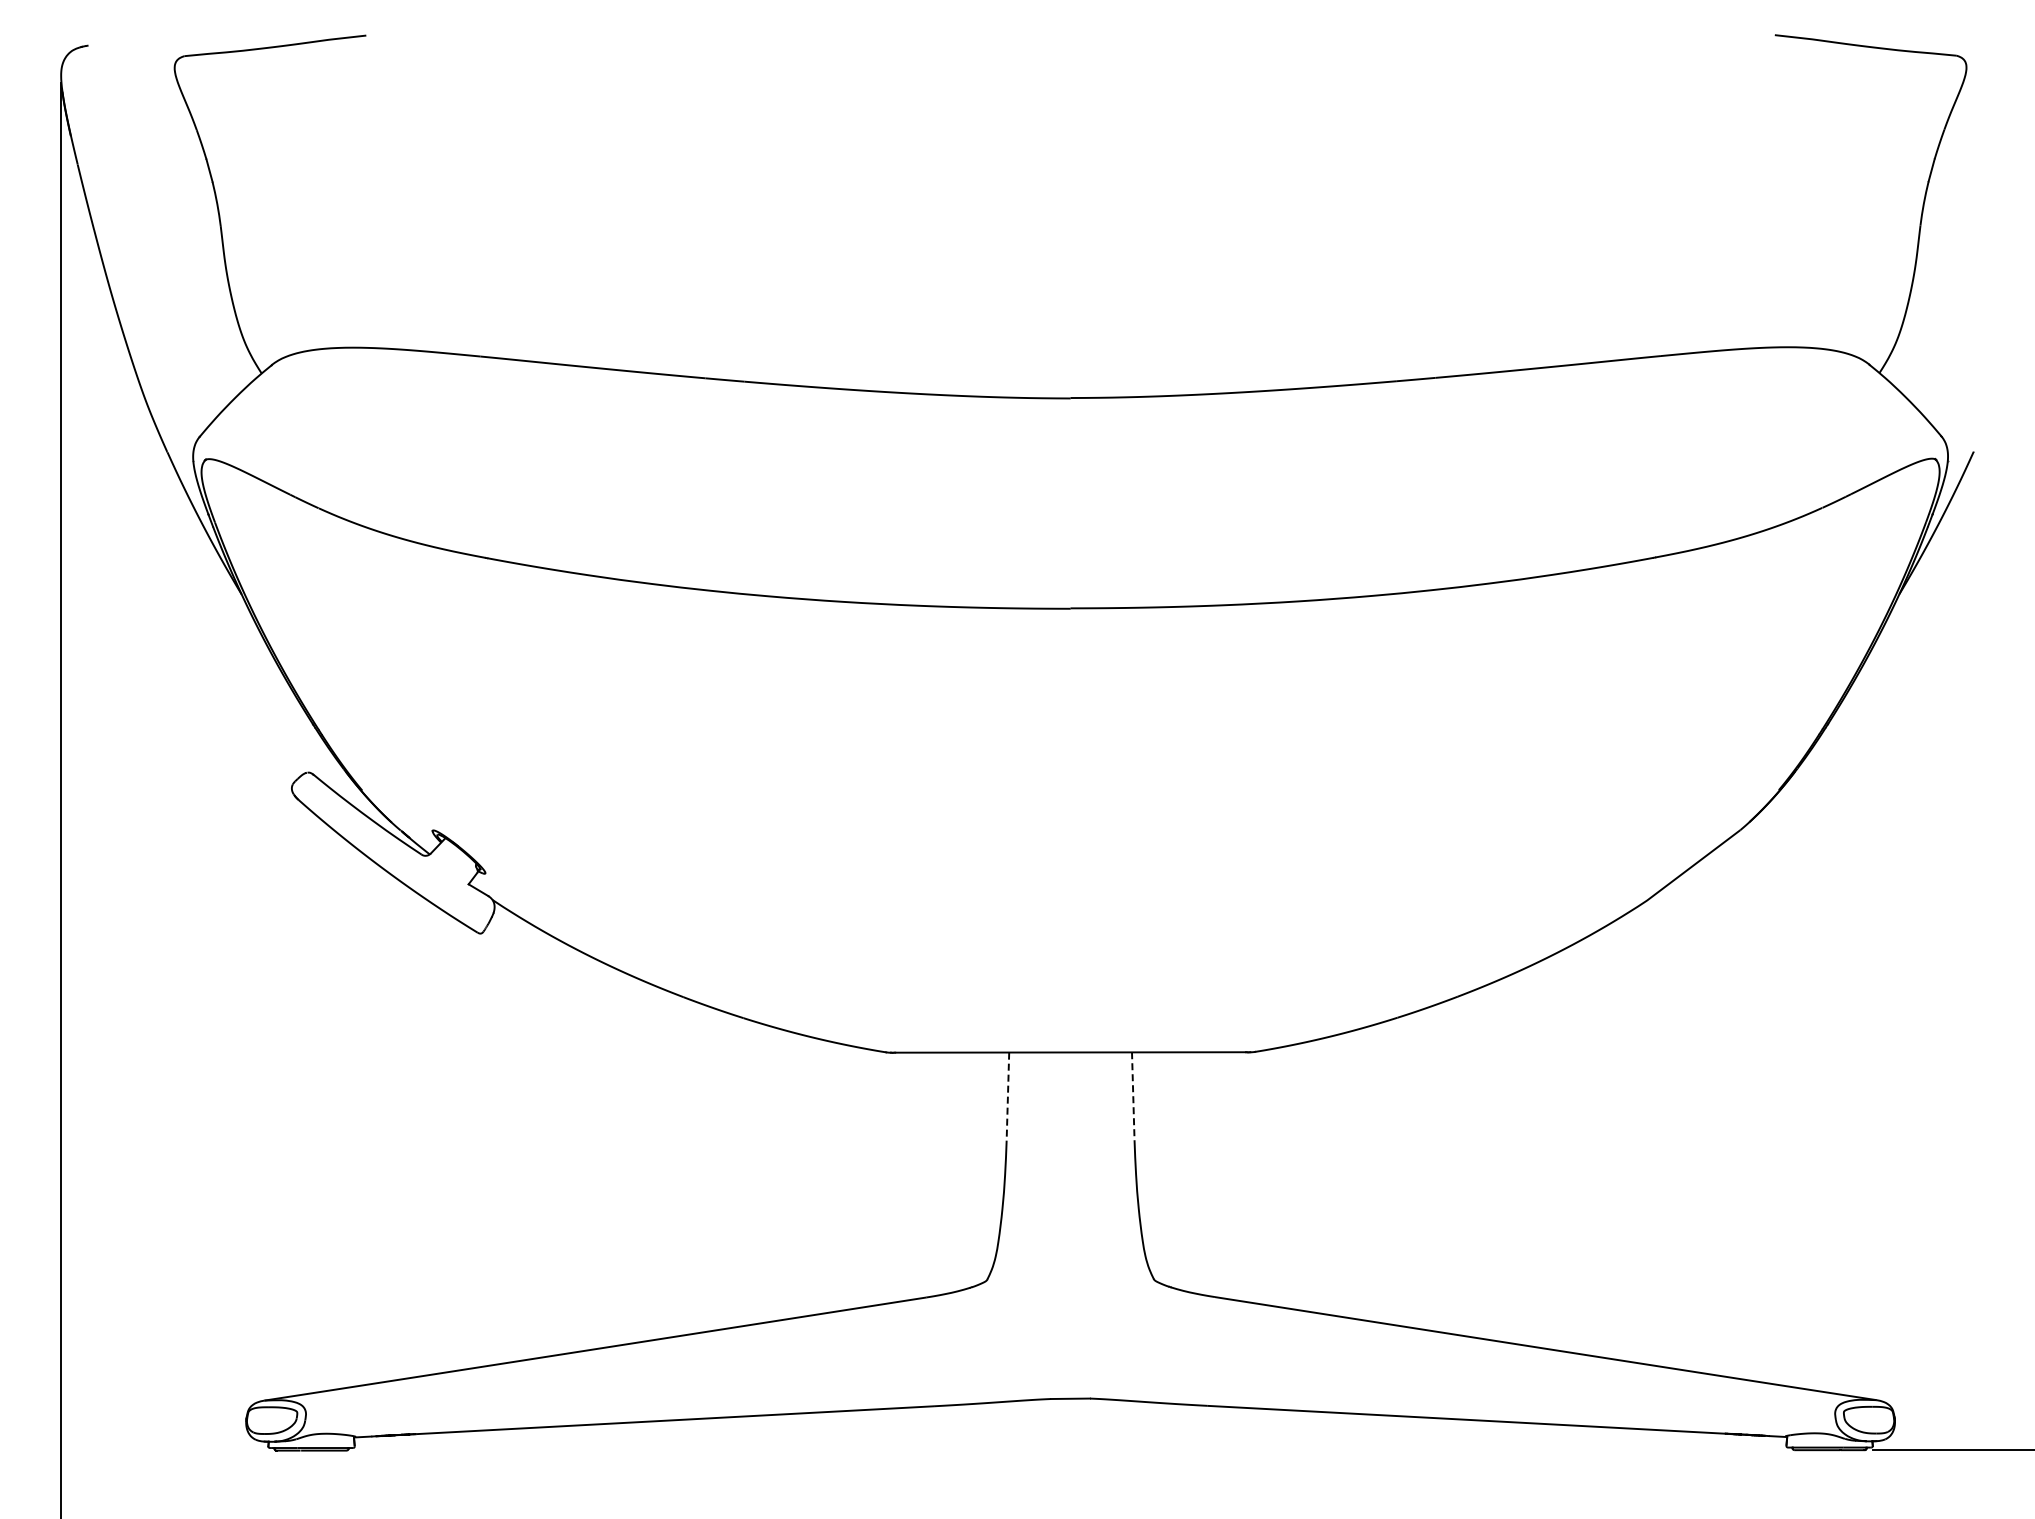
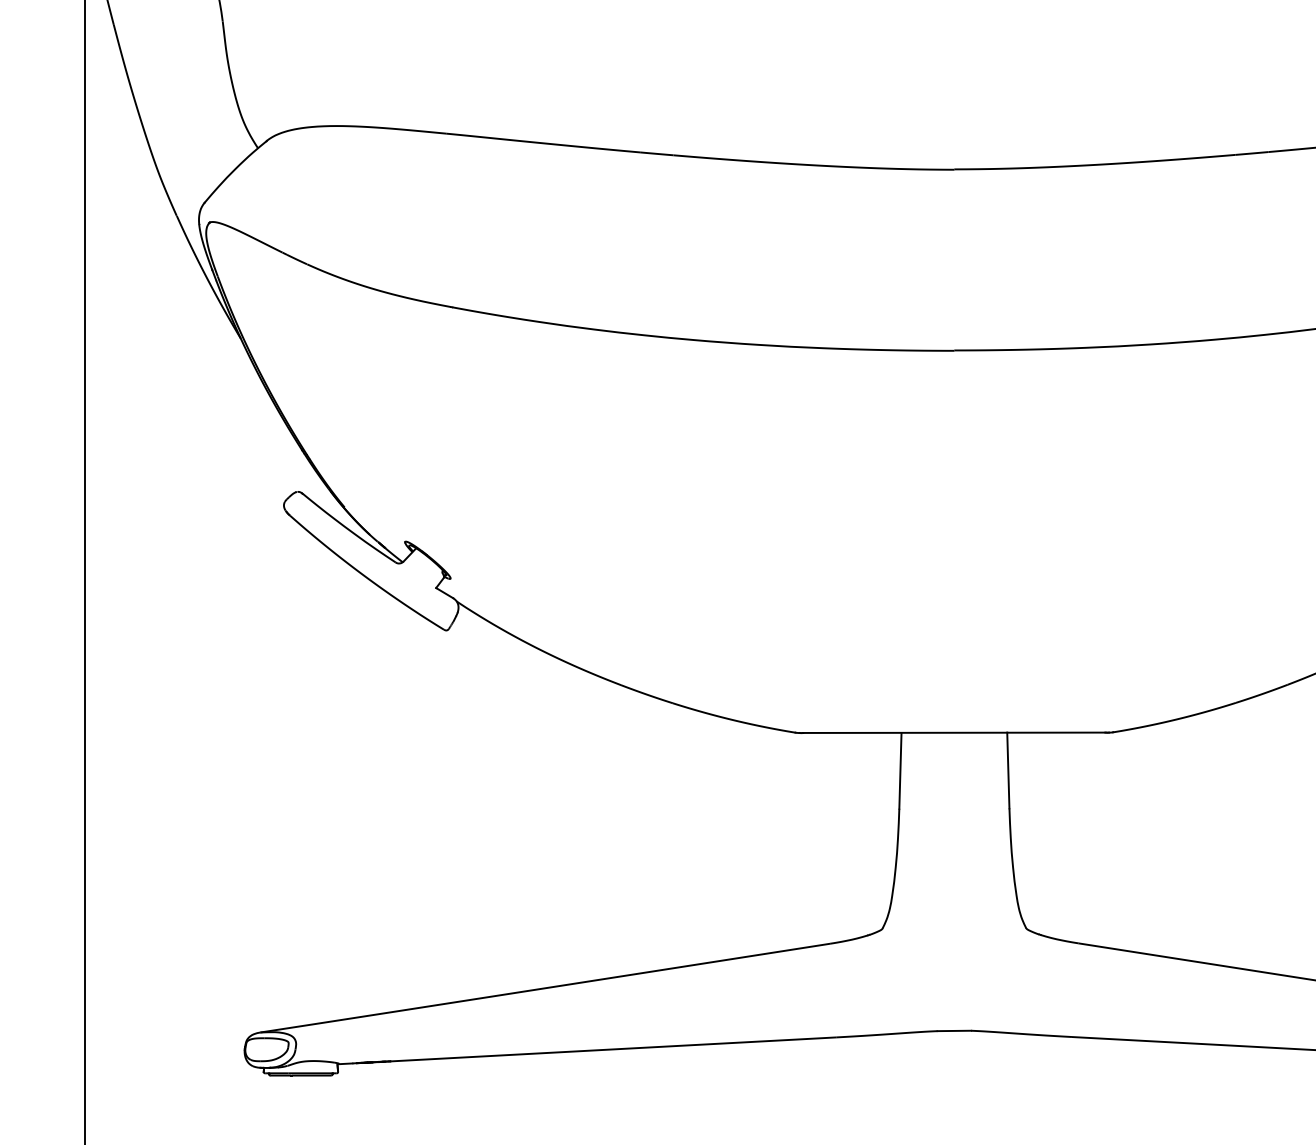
line: (1133, 1096) -> (1008, 770), dashed -> solid
line: (1007, 1097) -> (900, 771), dashed -> solid

